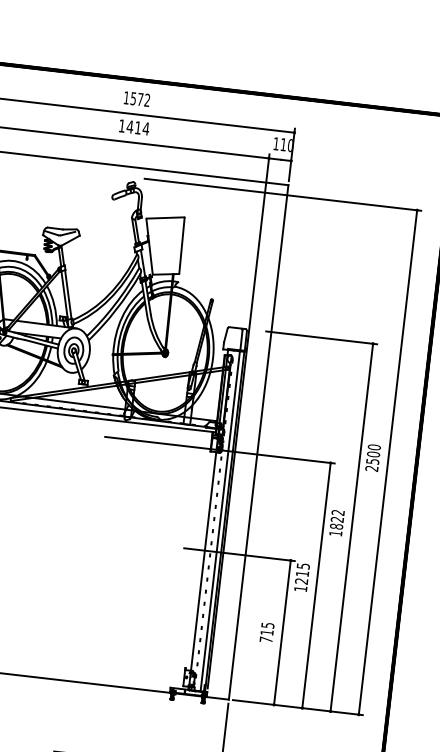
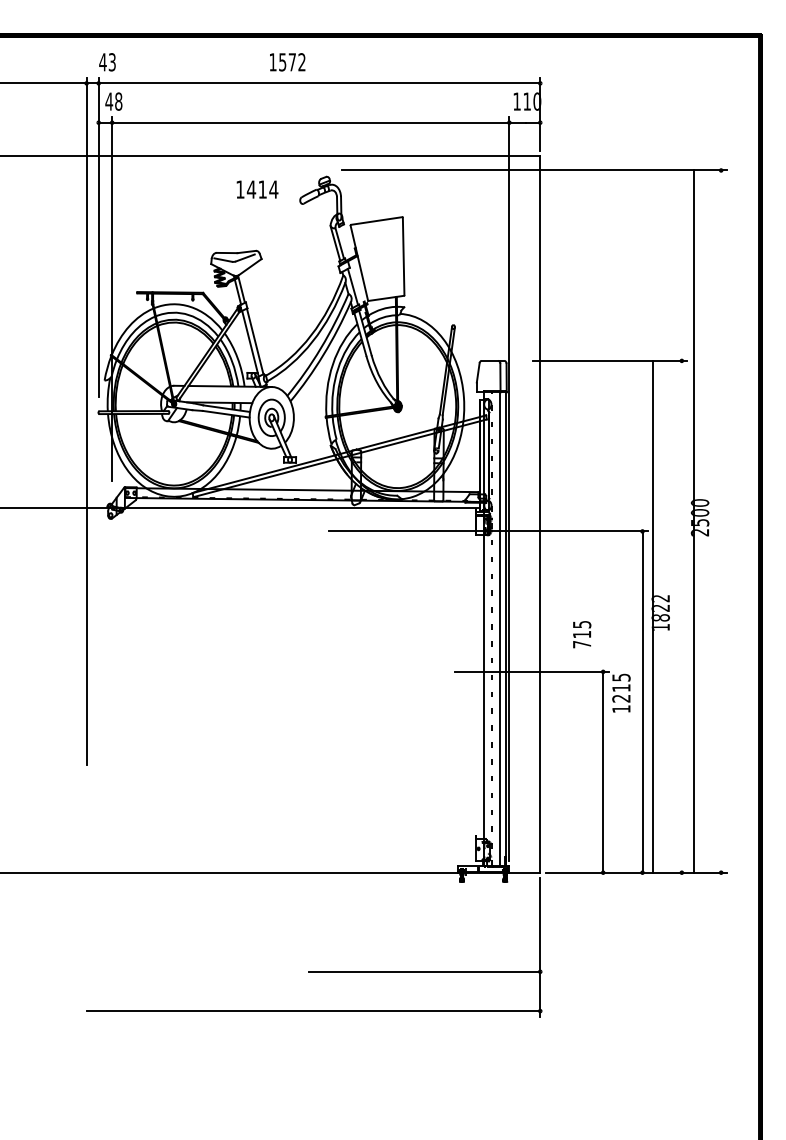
text: (136, 99) -> (287, 62), moved
text: (134, 127) -> (257, 189), moved
line: (388, 462) -> (694, 521), moved
line: (351, 527) -> (652, 616), moved
text: (267, 632) -> (582, 634), moved

